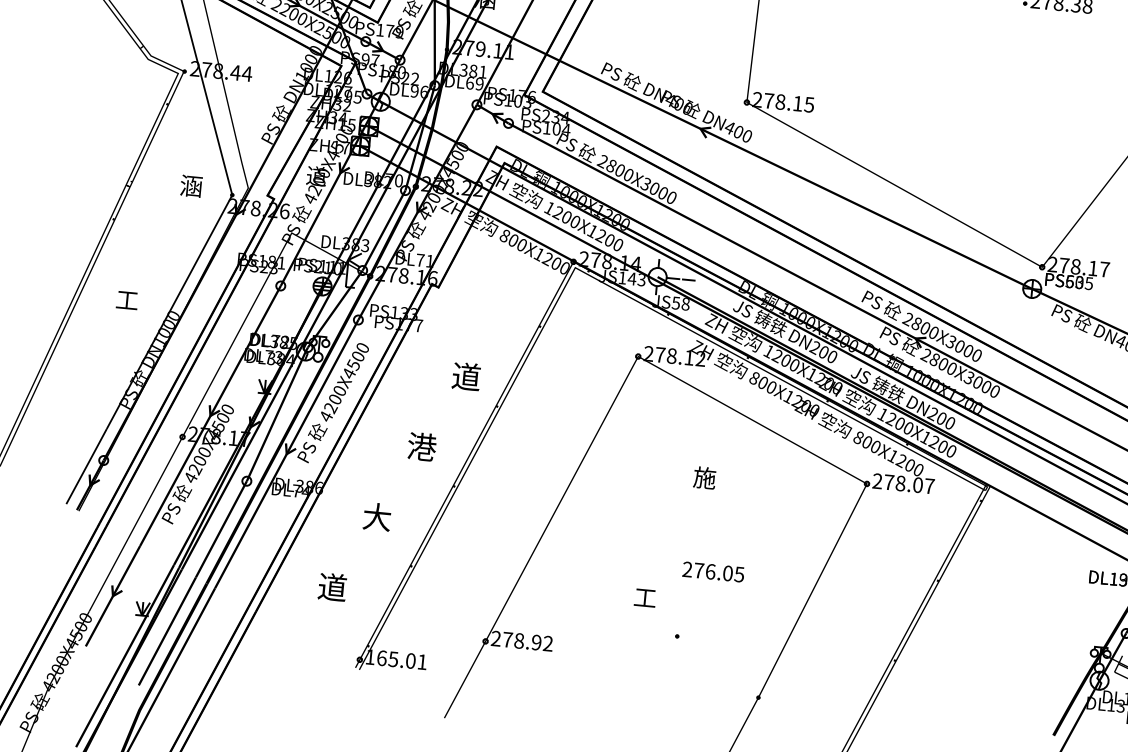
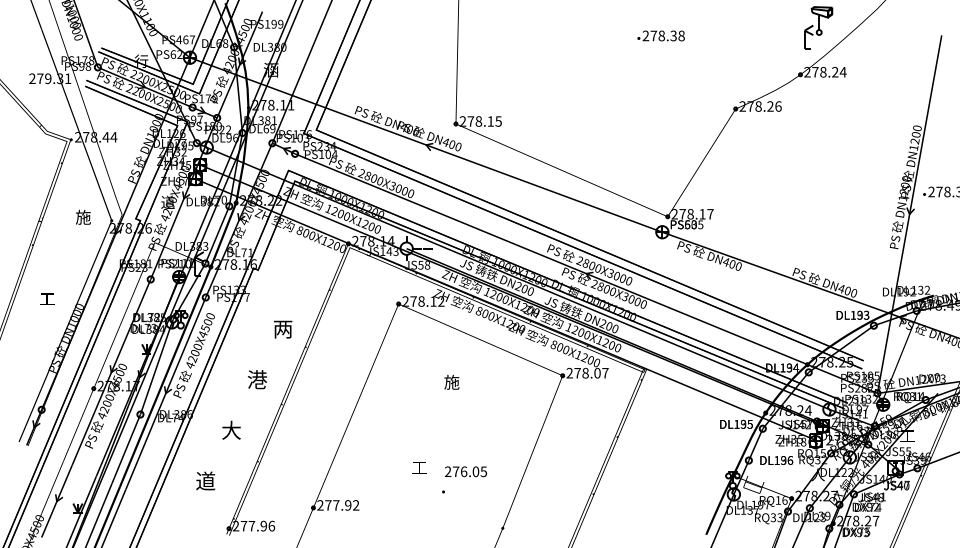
text: (480, 49) -> (271, 105), 279.11 -> 278.11
text: (191, 184) -> (83, 216), 涵 -> 施
text: (465, 375) -> (282, 328), 道 -> 两
text: (714, 571) -> (466, 471), moved
text: (519, 641) -> (336, 505), 278.92 -> 277.92
text: (397, 658) -> (254, 525), 165.01 -> 277.96

